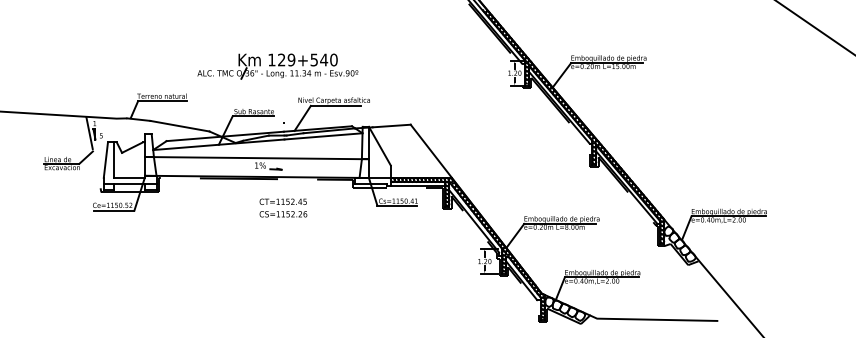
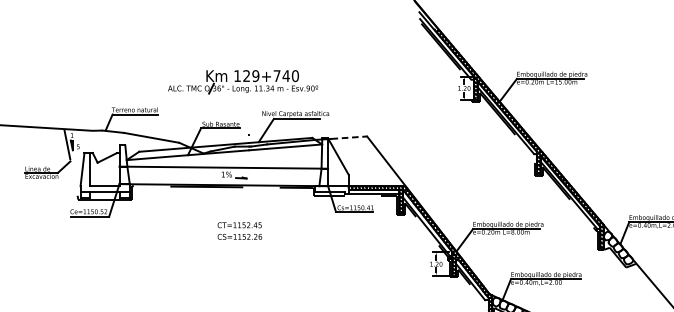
text: (313, 59) -> (276, 75), 129+540 -> 129+740
line: (392, 126) -> (350, 138), solid -> dashed
text: (283, 207) -> (239, 230), moved

